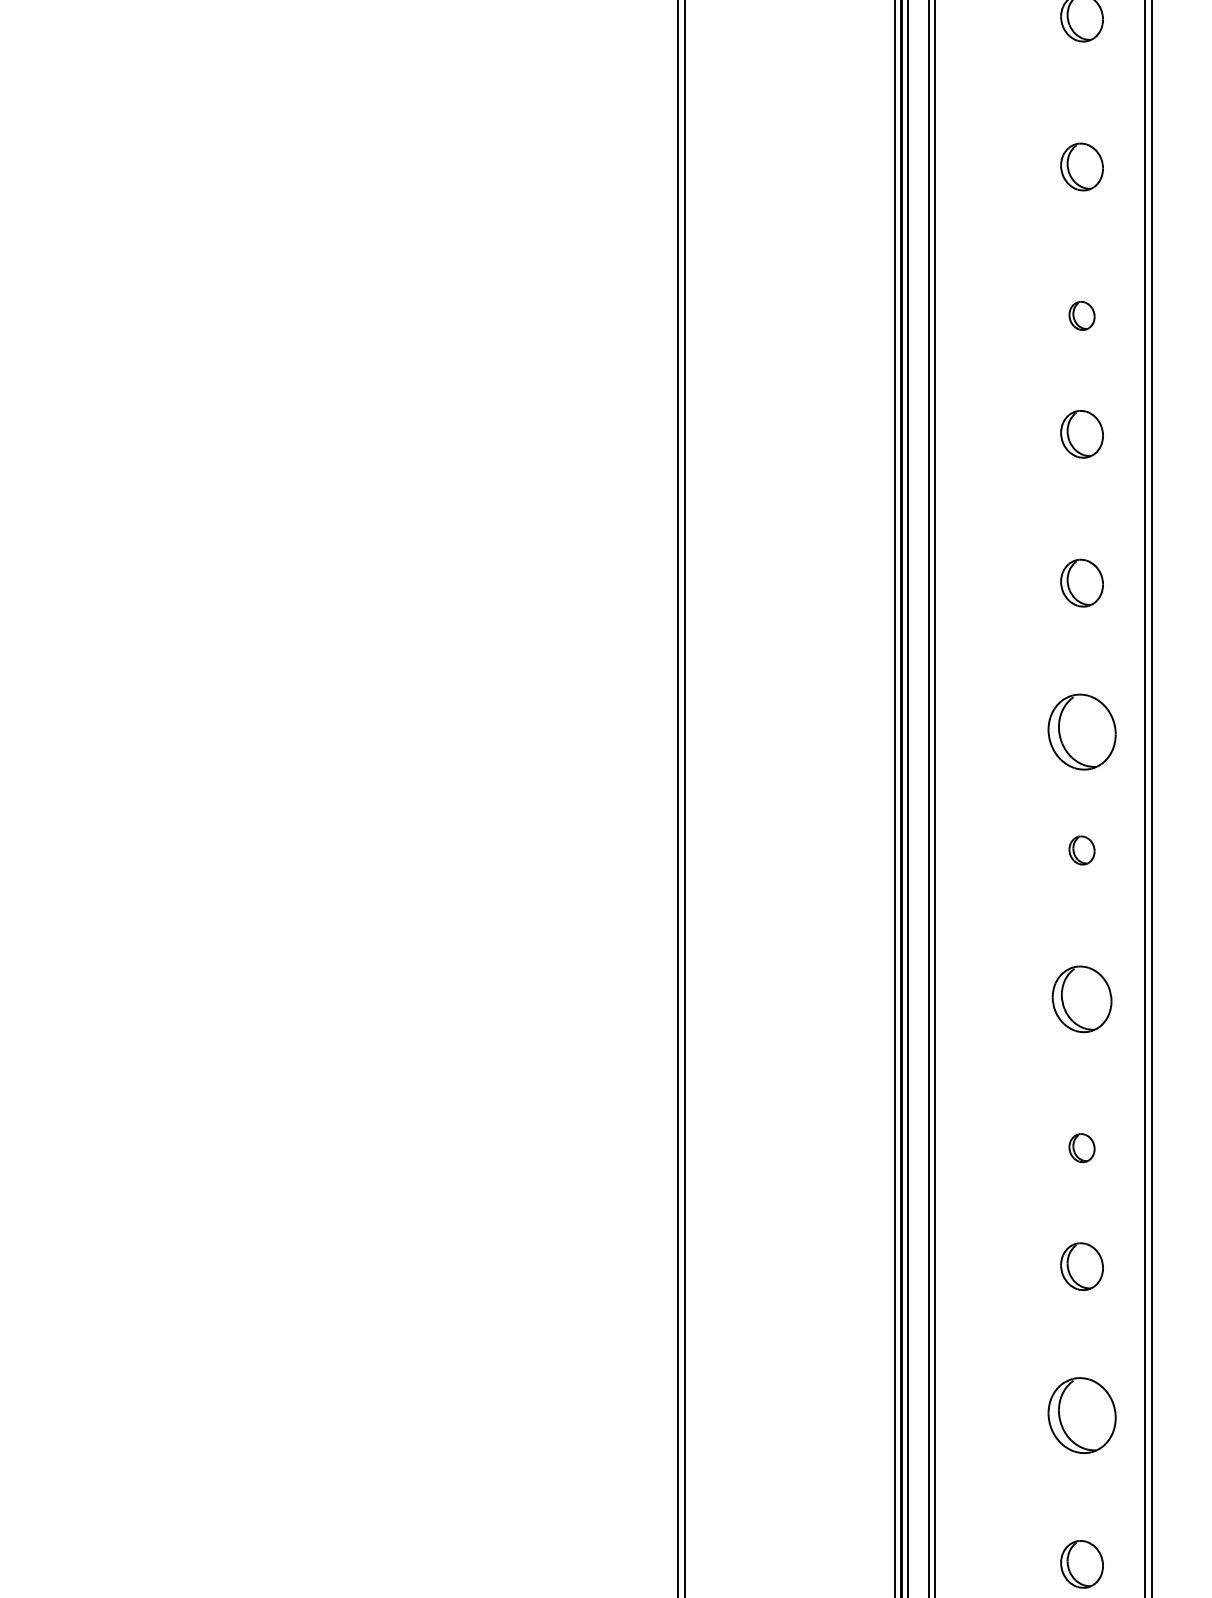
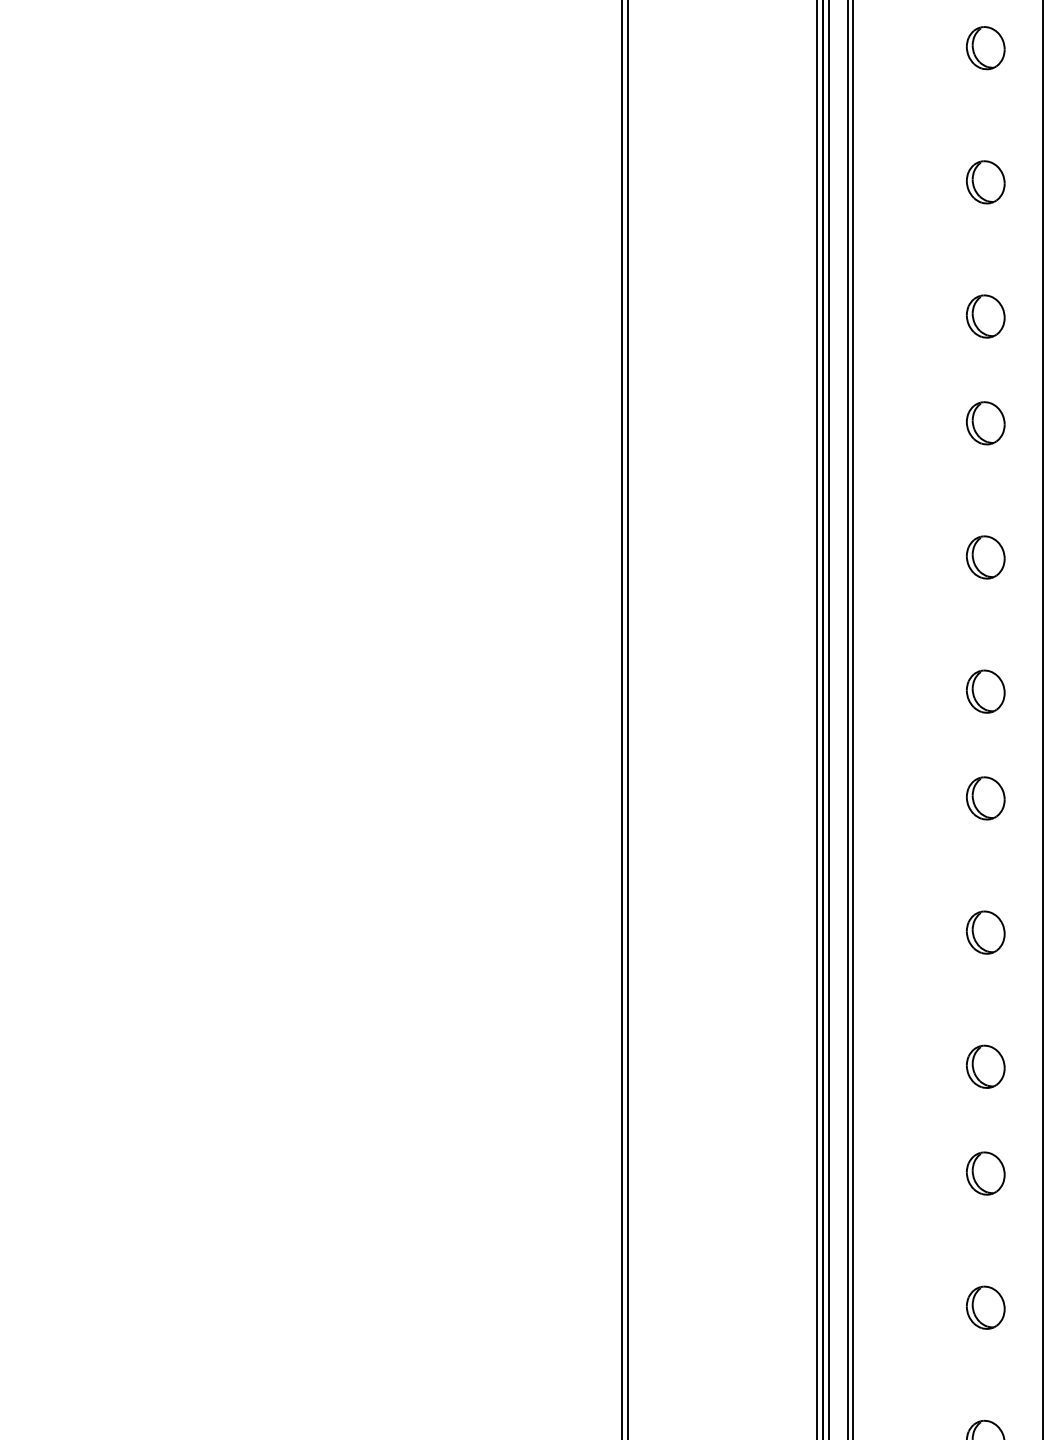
part: (1081, 315) -> (985, 316), size x1.67
part: (1081, 731) -> (985, 691), size x0.62
part: (1081, 850) -> (985, 798), size x1.67
part: (1081, 999) -> (985, 932), size x0.71
part: (1081, 1147) -> (985, 1066), size x1.67
part: (1081, 1415) -> (985, 1307), size x0.62

